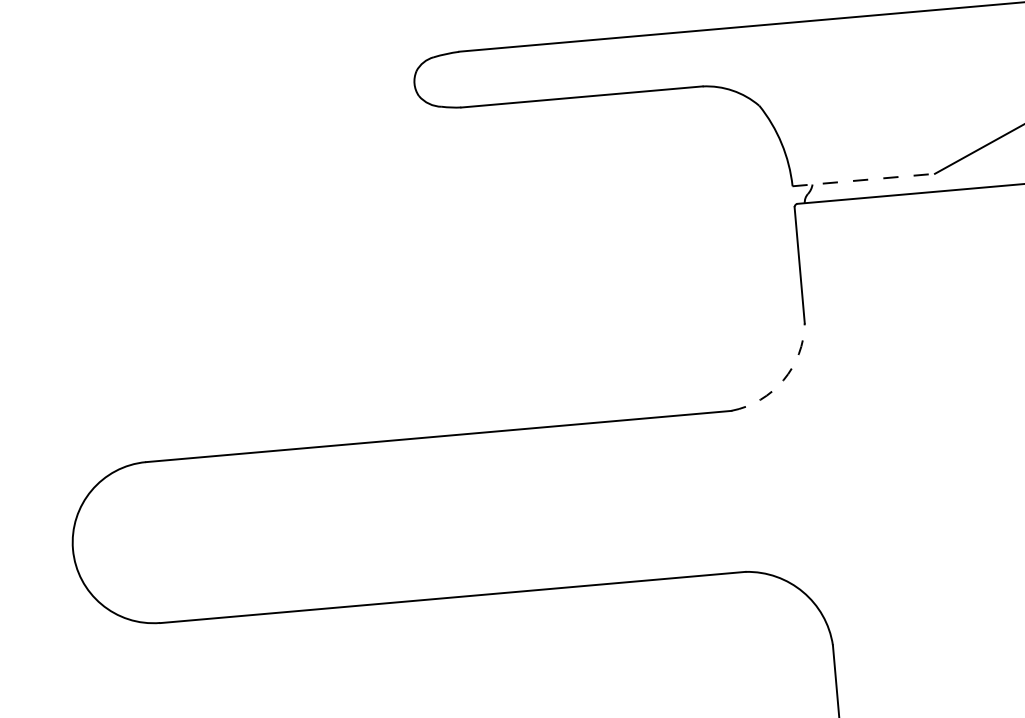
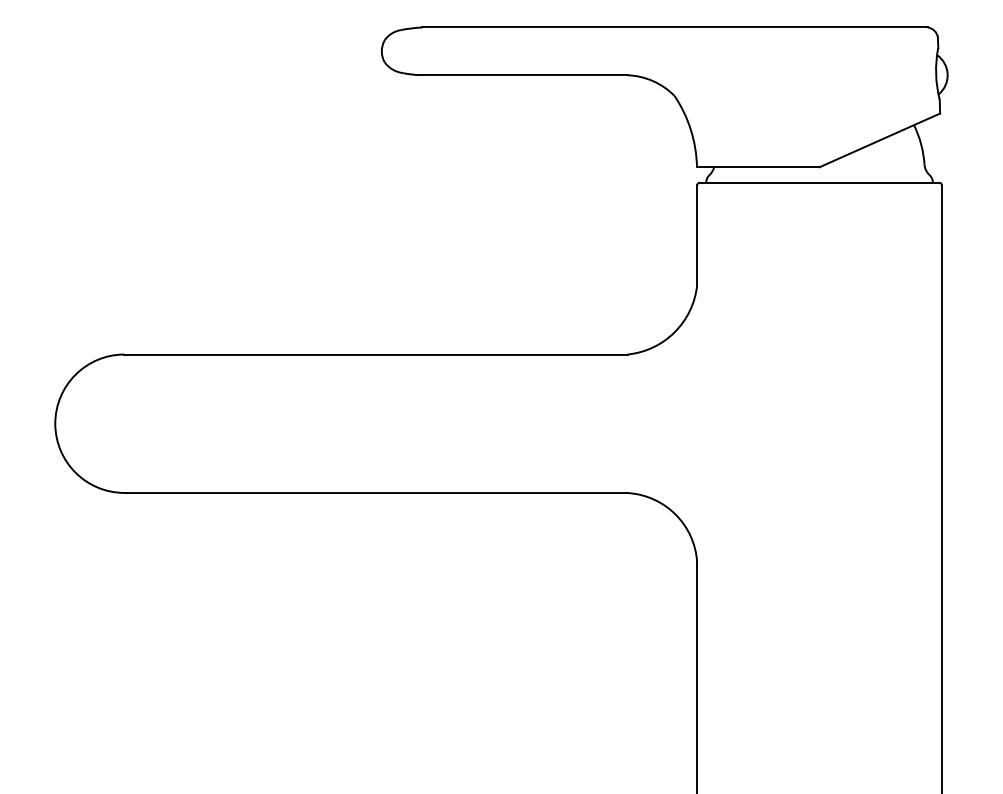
line: (864, 180) -> (758, 167), dashed -> solid
arc: (783, 380) -> (674, 332), dashed -> solid

